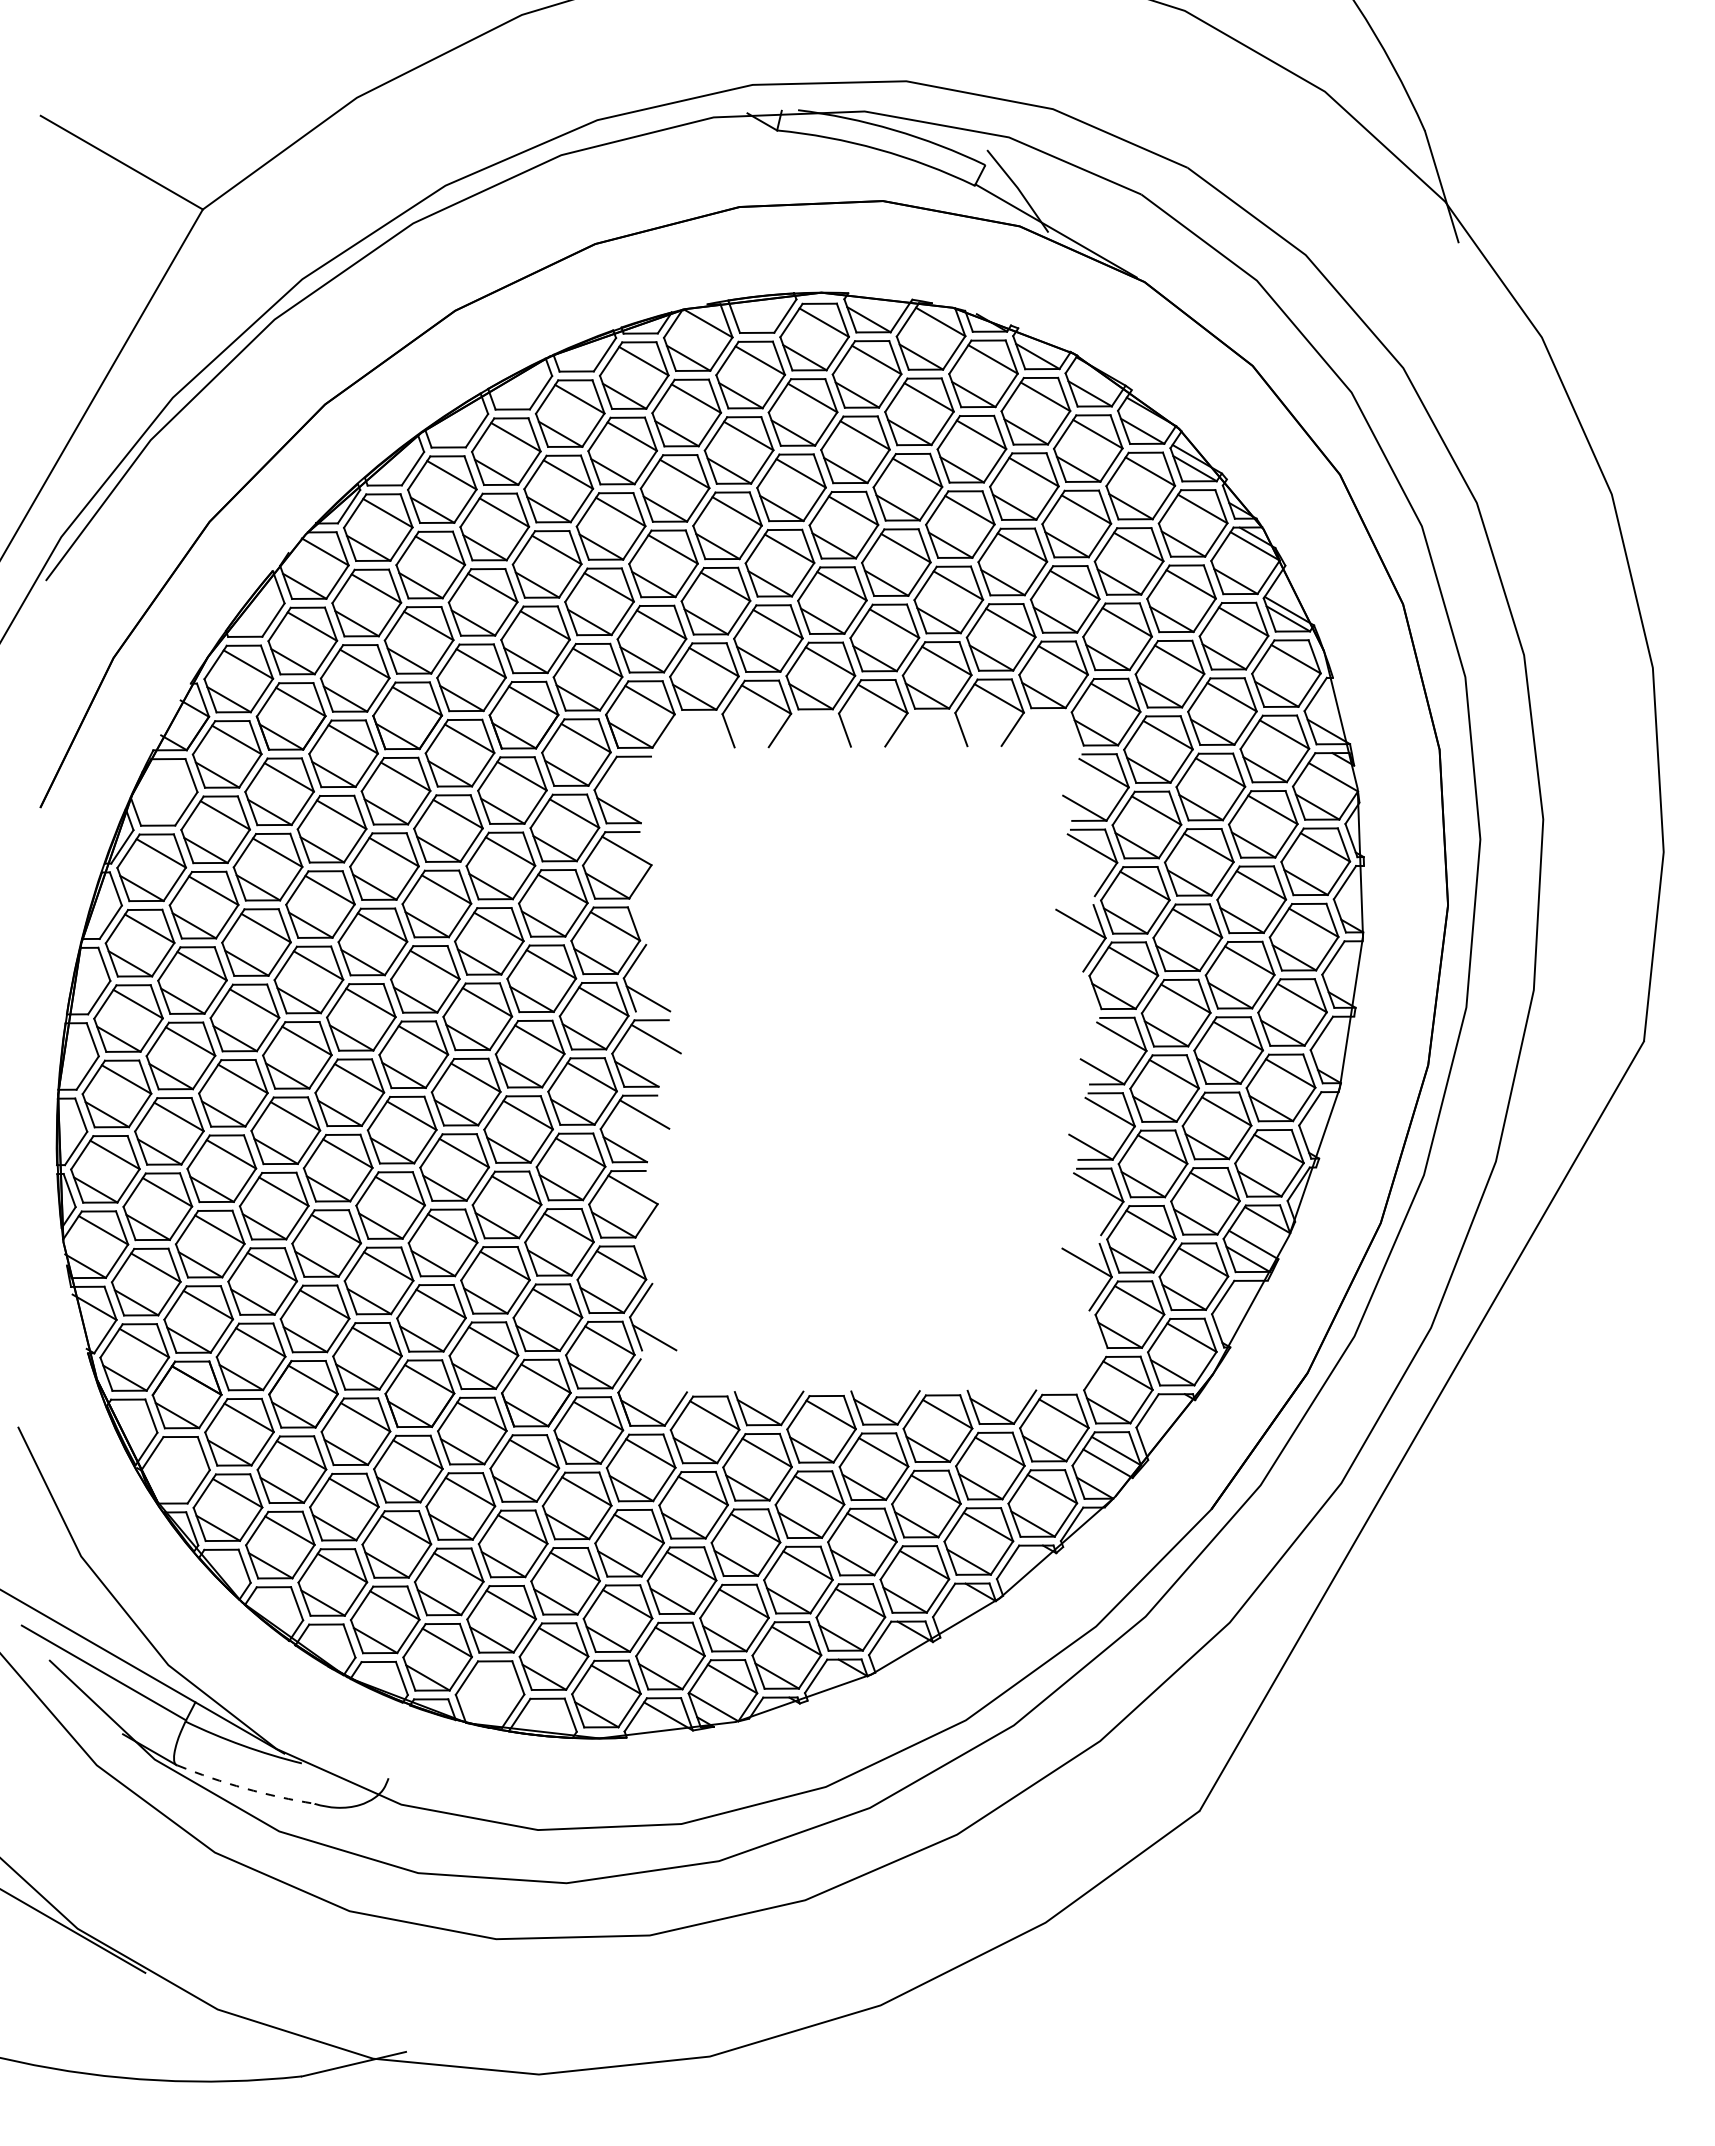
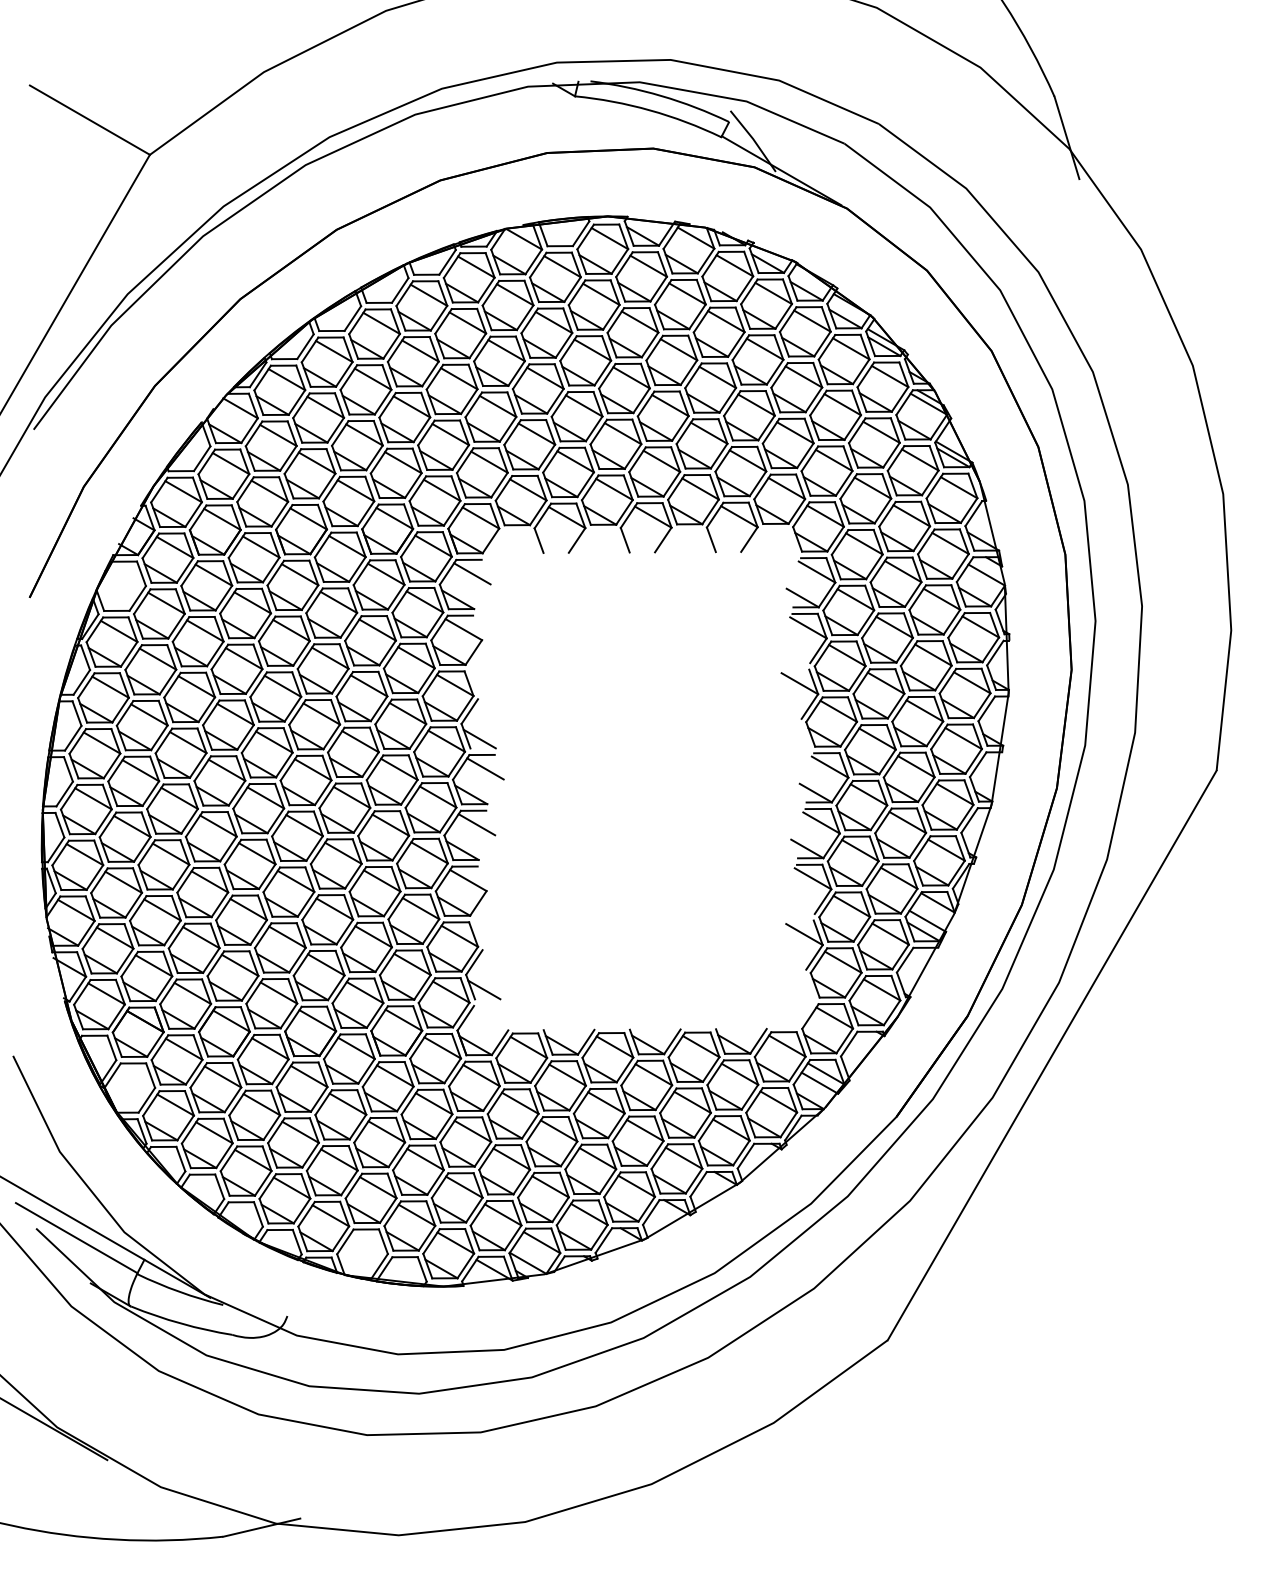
line: (638, 775) -> (472, 573), added
arc: (245, 1788) -> (181, 1323), dashed -> solid

